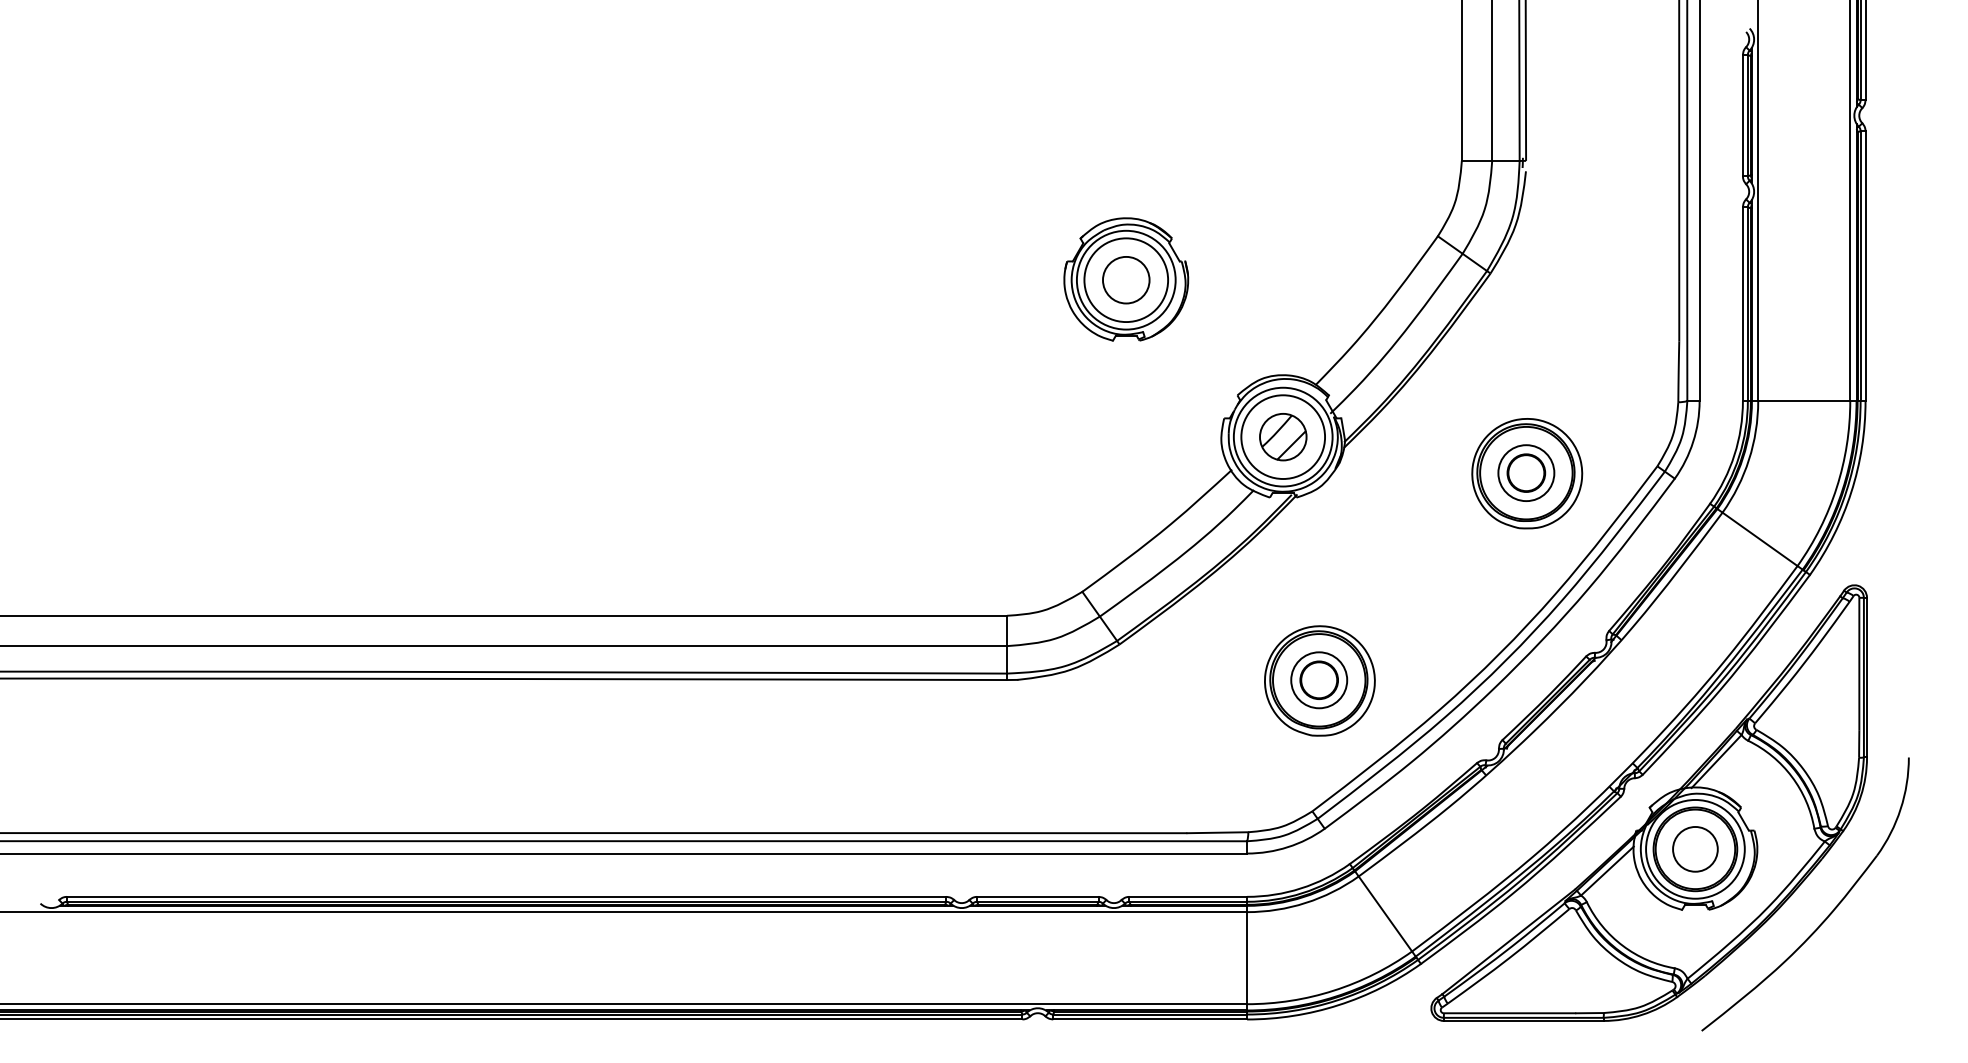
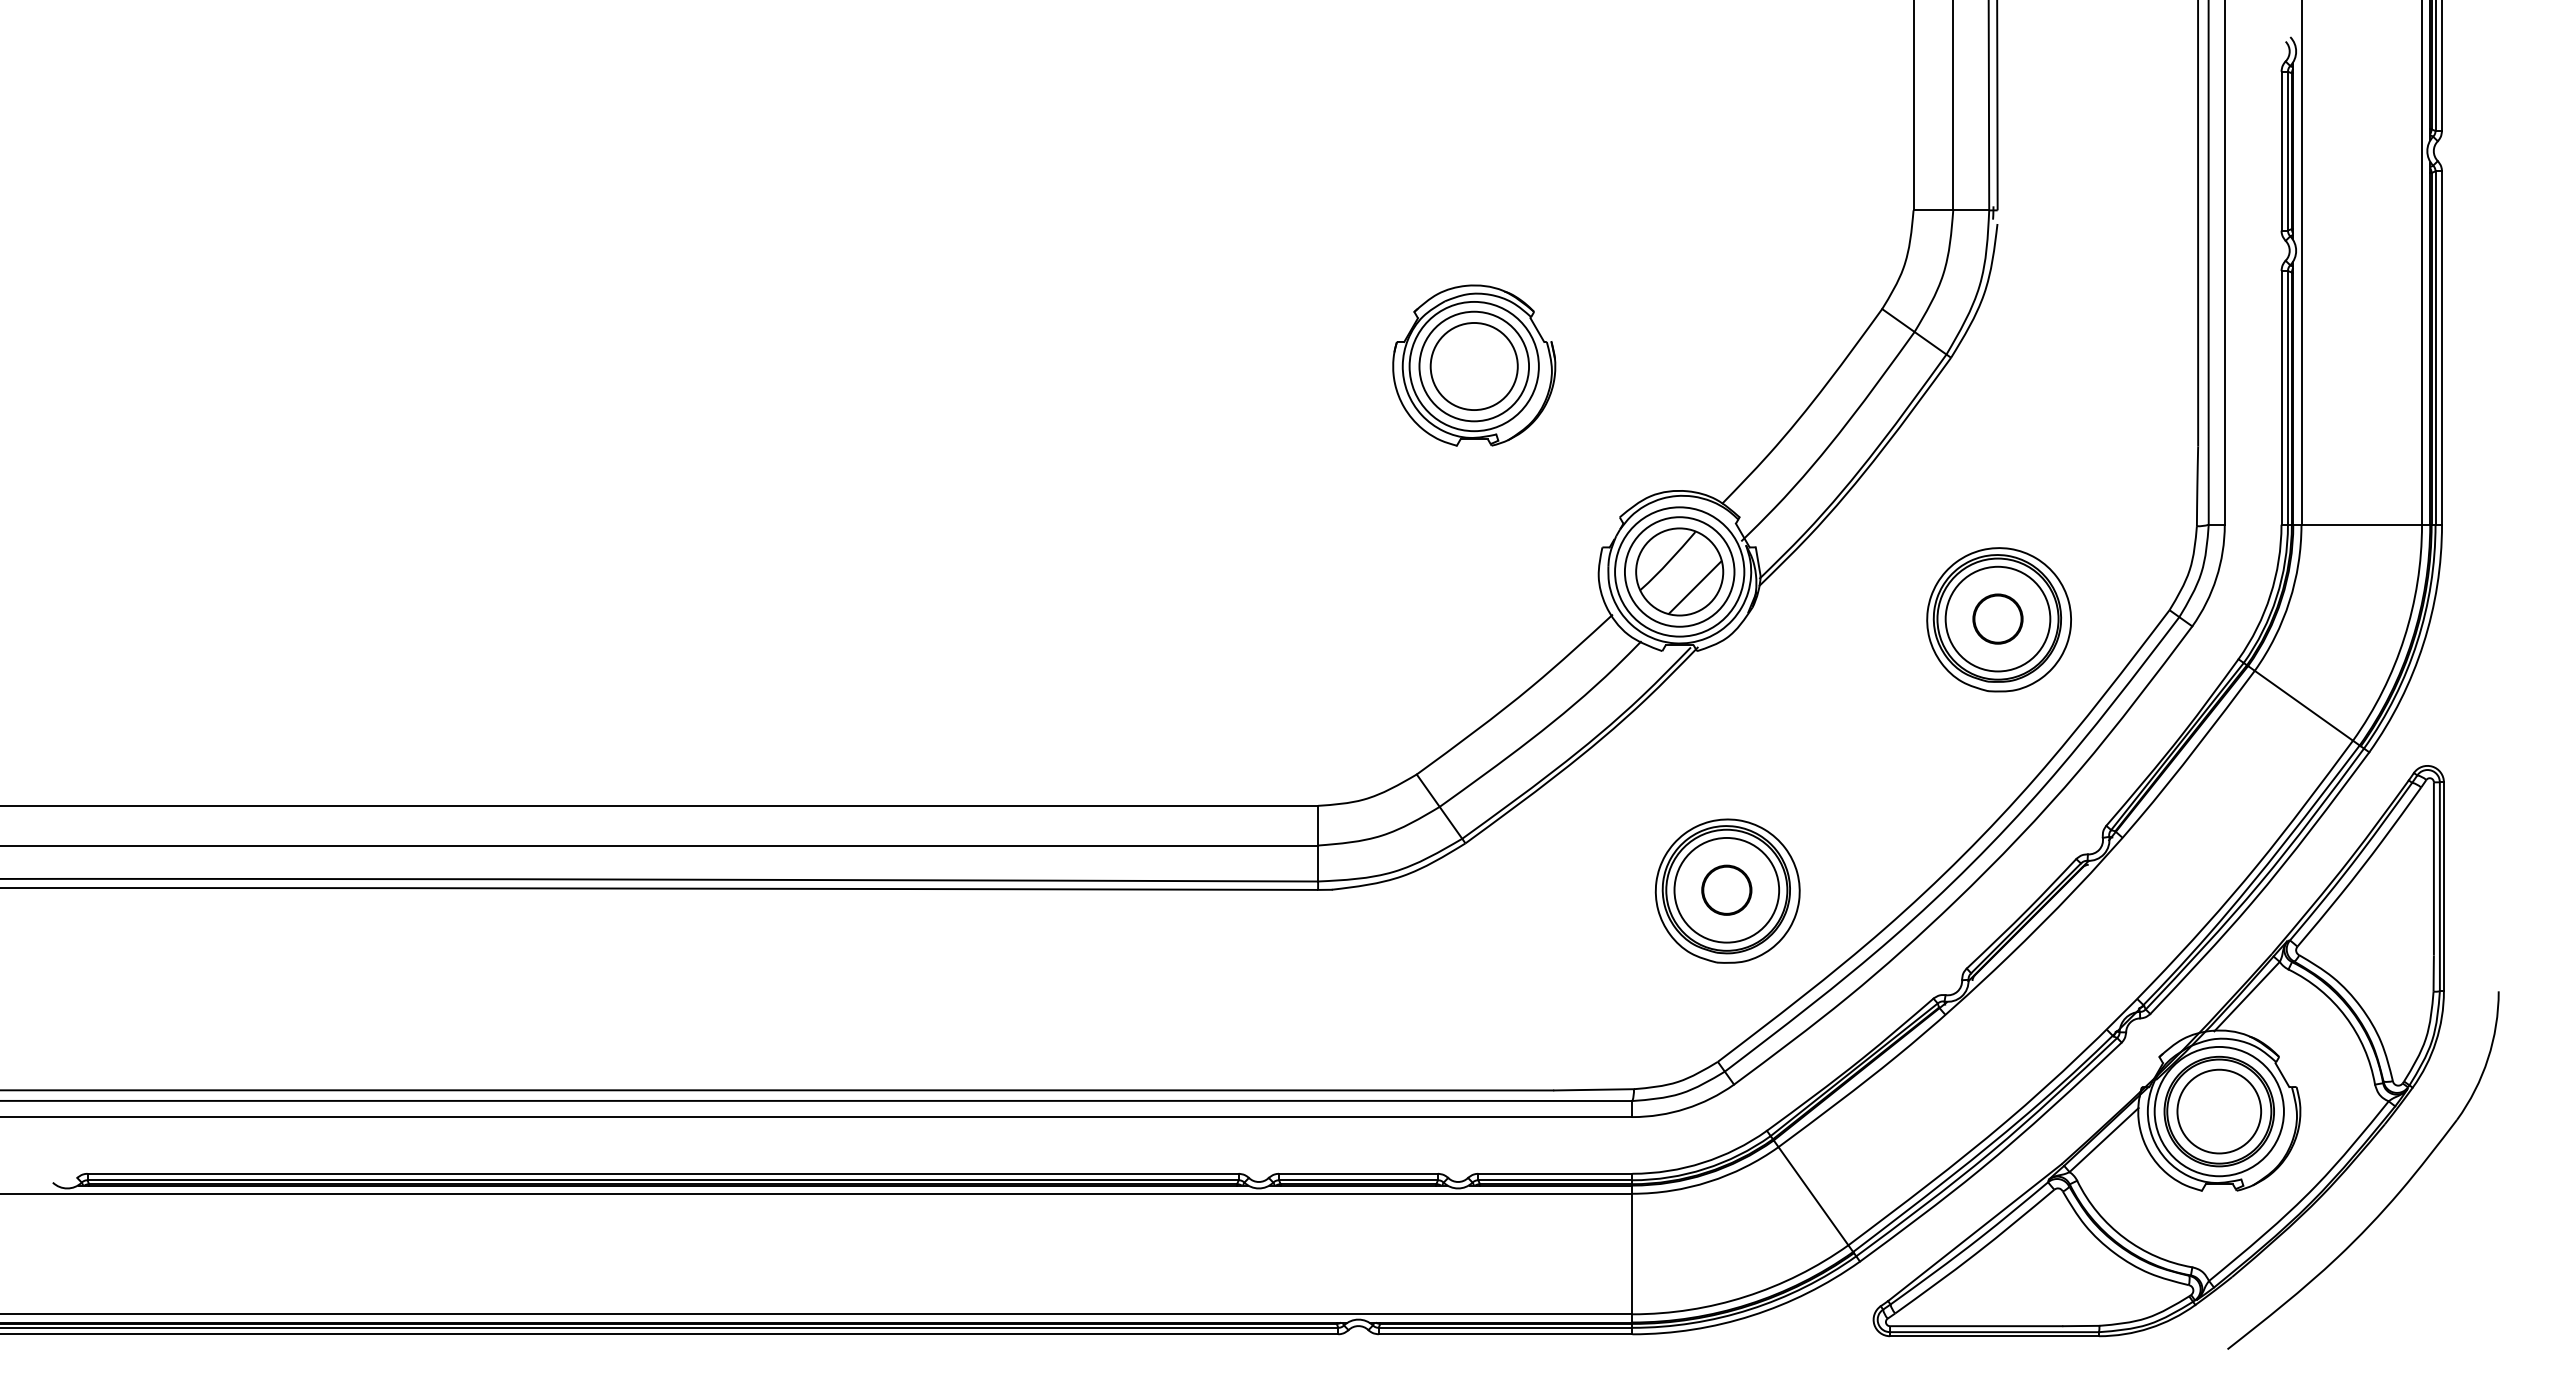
circle: (1125, 280) -> (1473, 366), size x1.43
part: (1283, 436) -> (1679, 571), size x1.43
circle: (1525, 472) -> (1997, 618), size x1.43
circle: (1318, 679) -> (1726, 889), size x1.43
circle: (1695, 849) -> (2219, 1111), size x1.43

